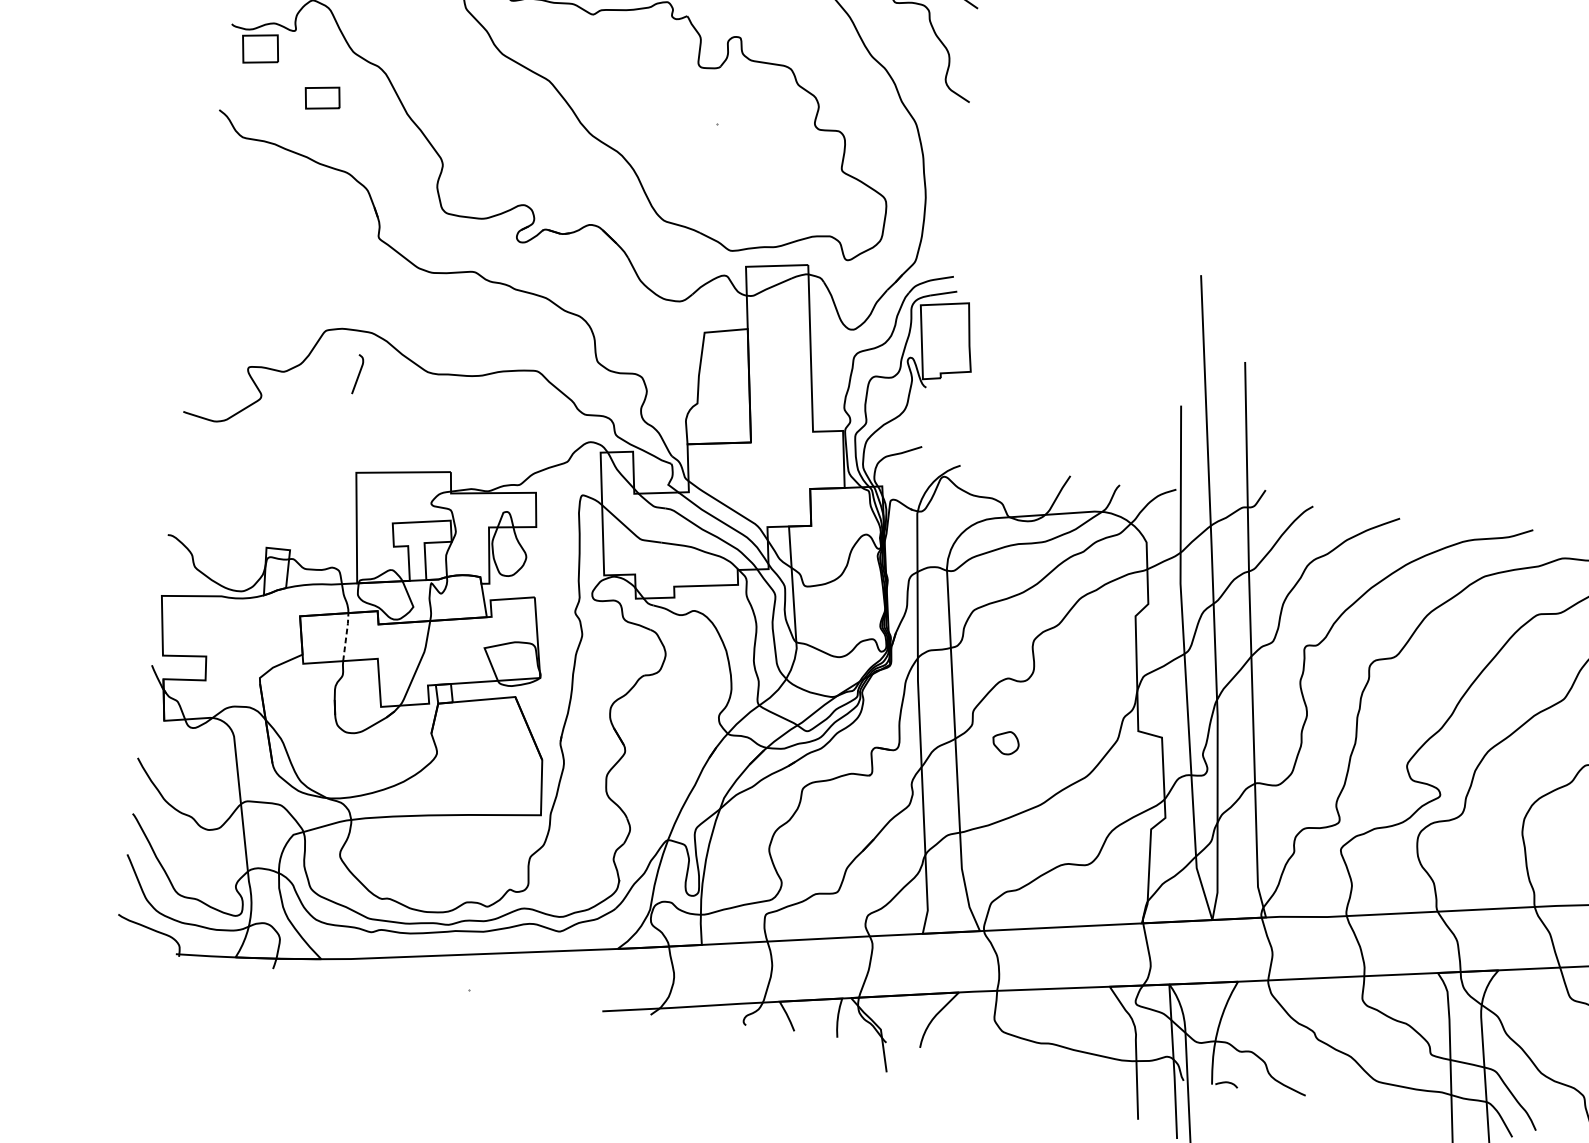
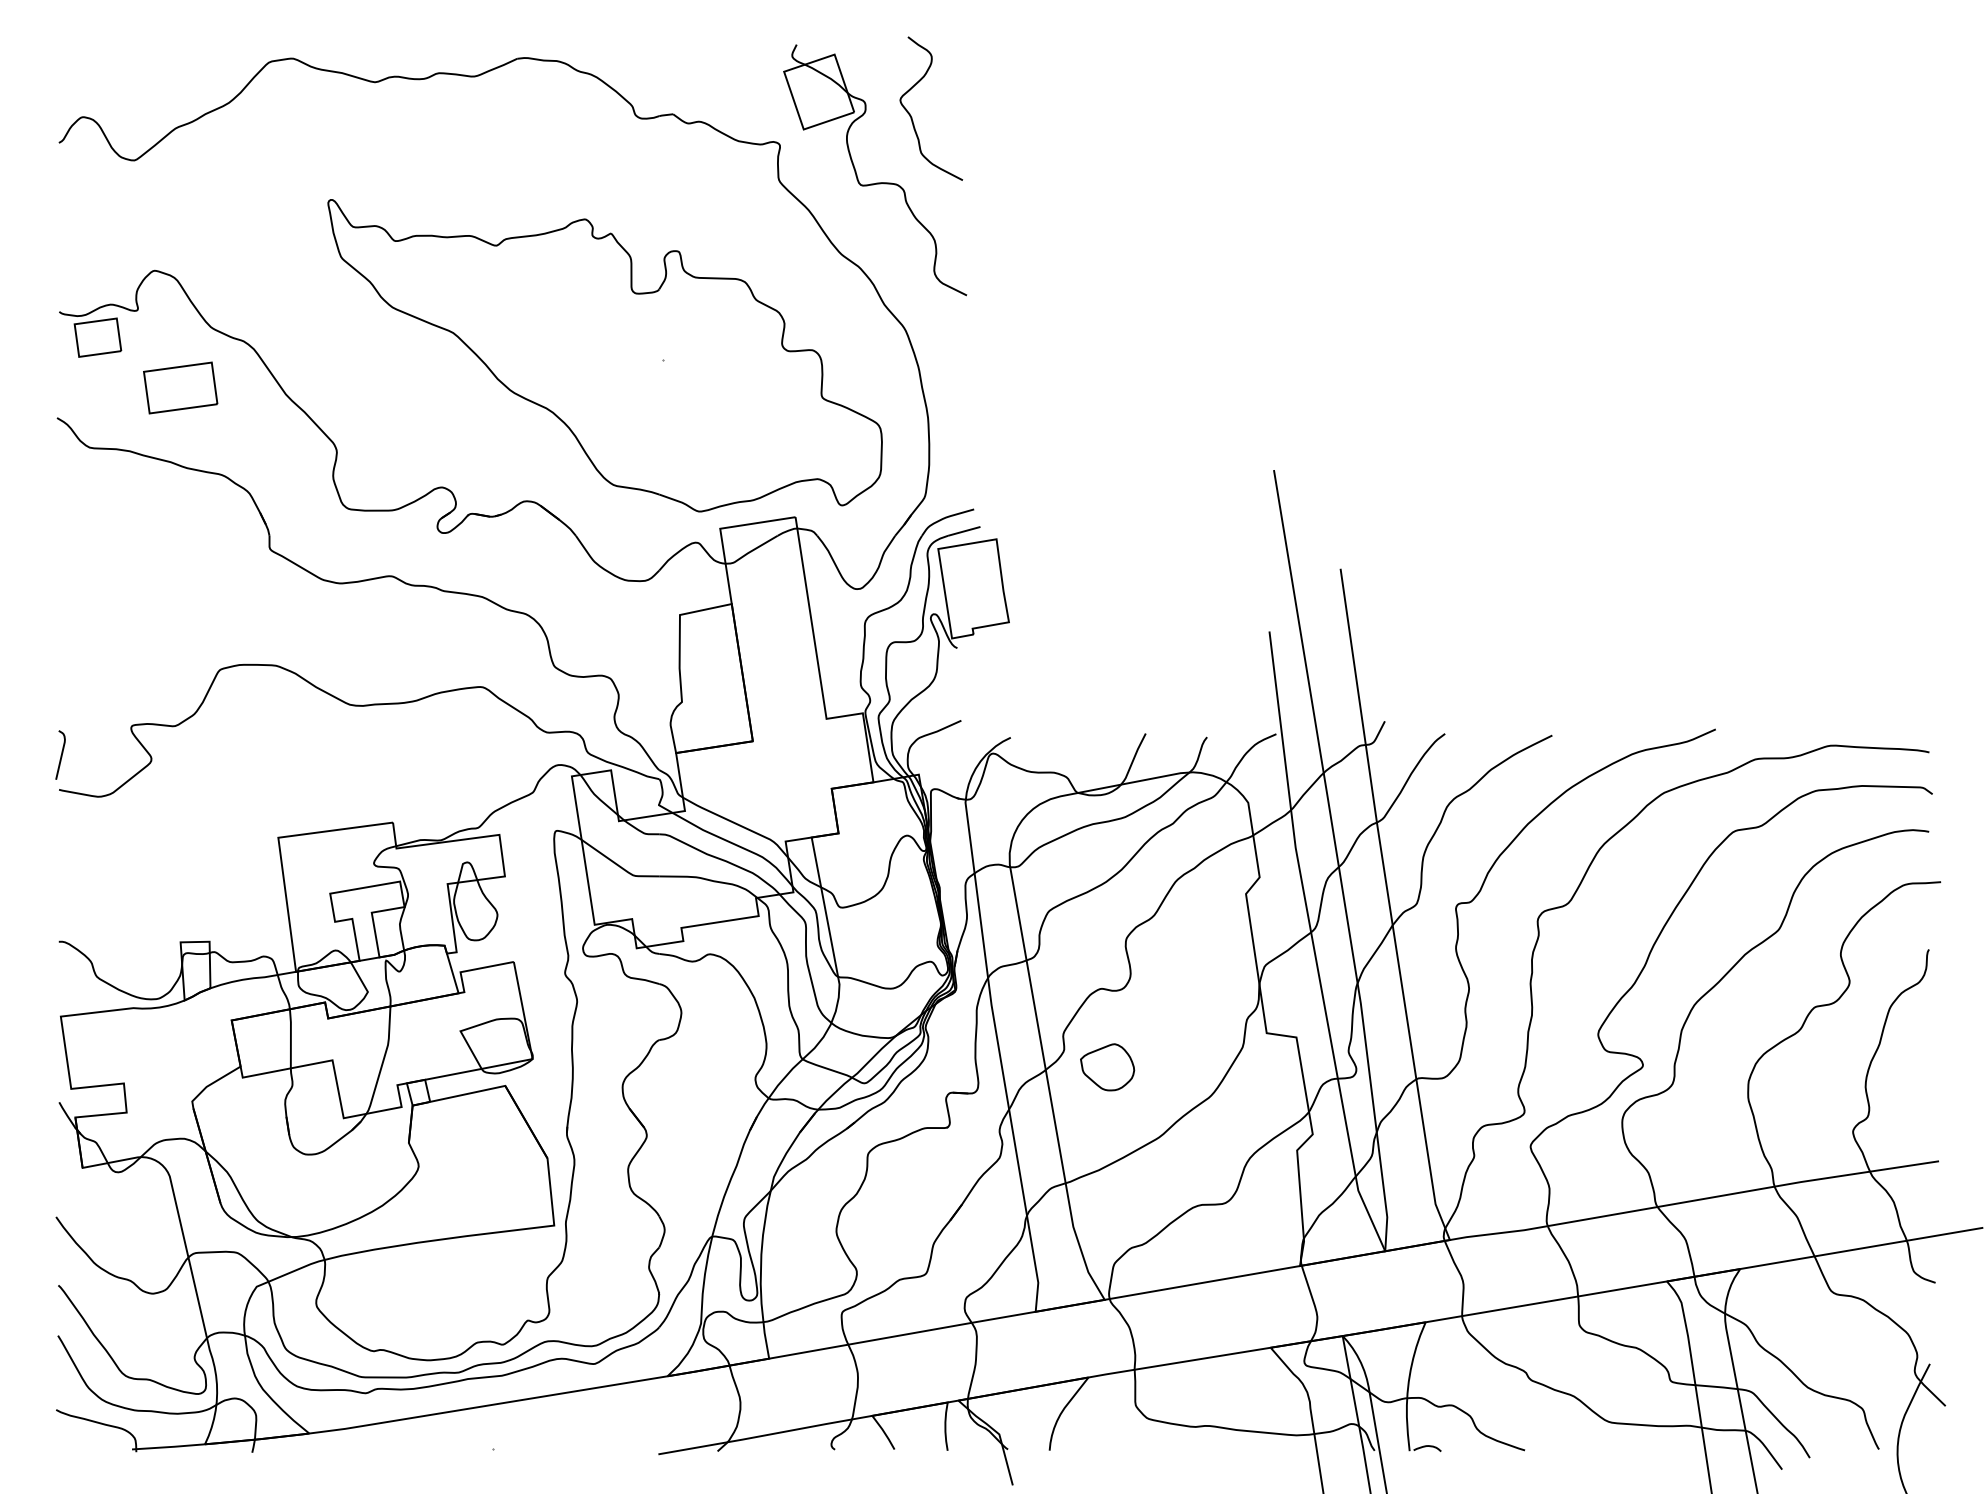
part: (322, 97) -> (180, 387), size x1.67
curve: (358, 374) -> (61, 754), moved
line: (346, 636) -> (290, 1037), dashed -> solid
part: (1005, 742) -> (1107, 1067), size x1.67

